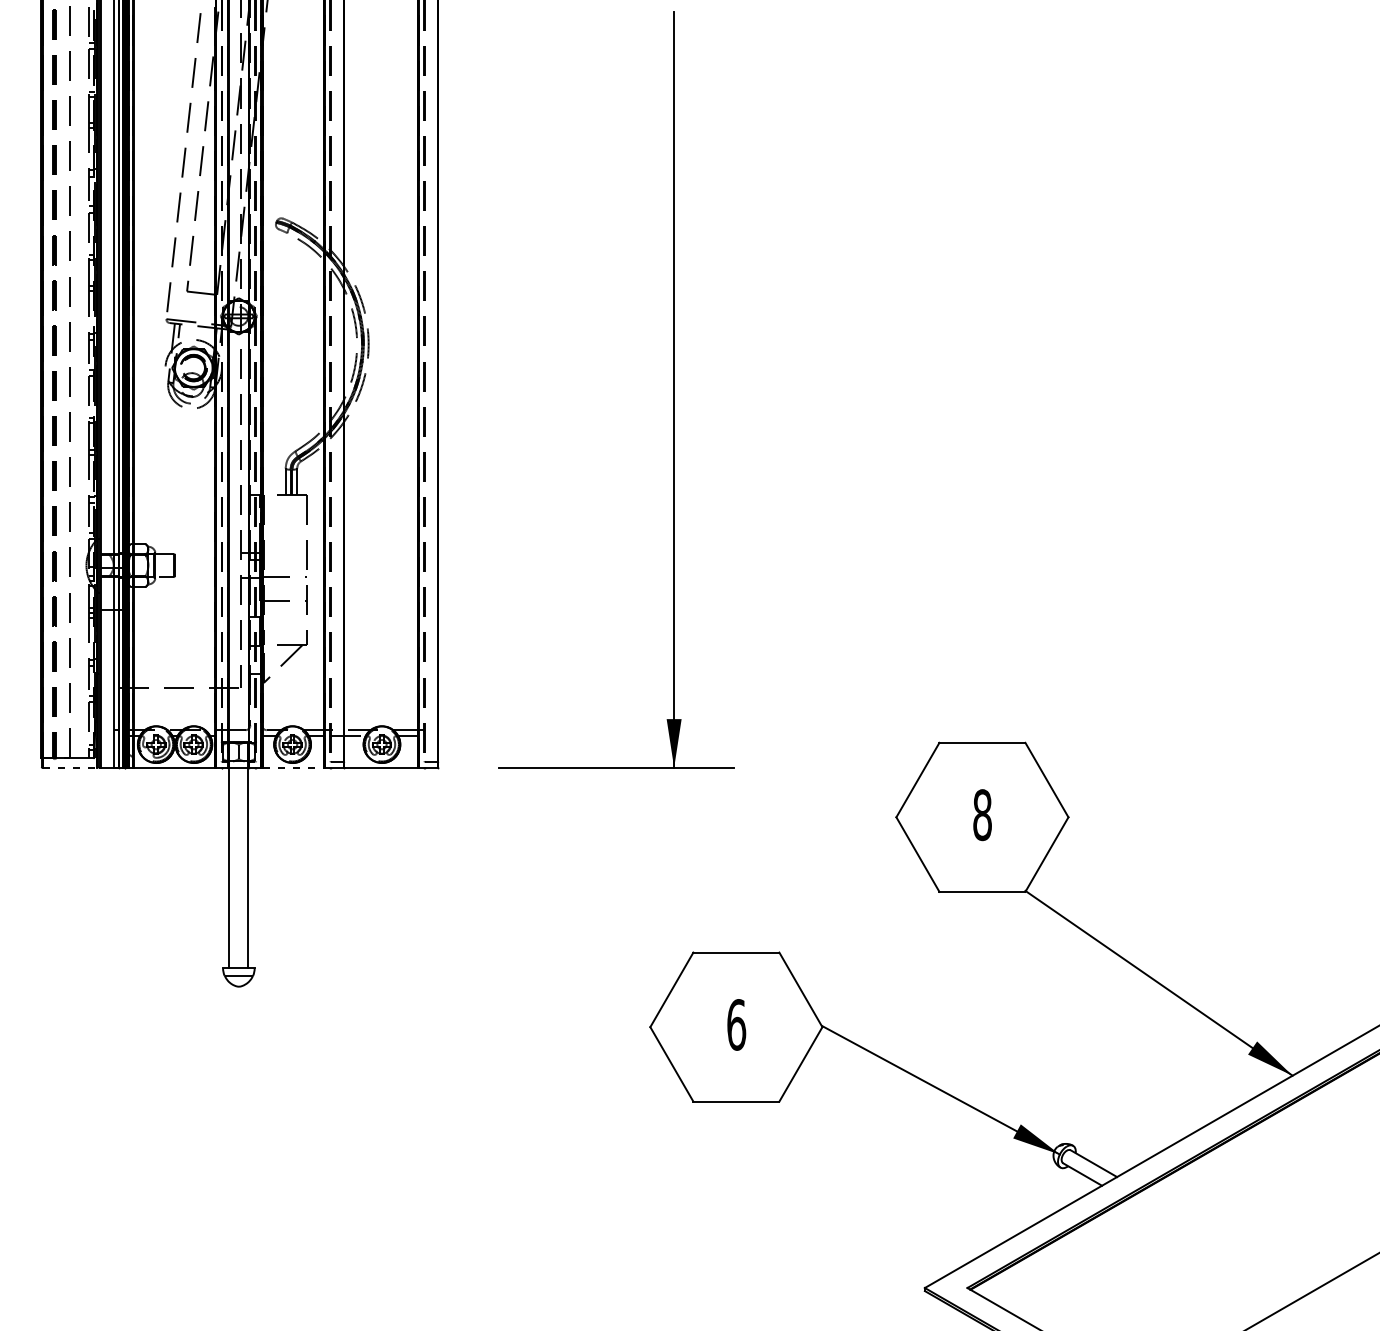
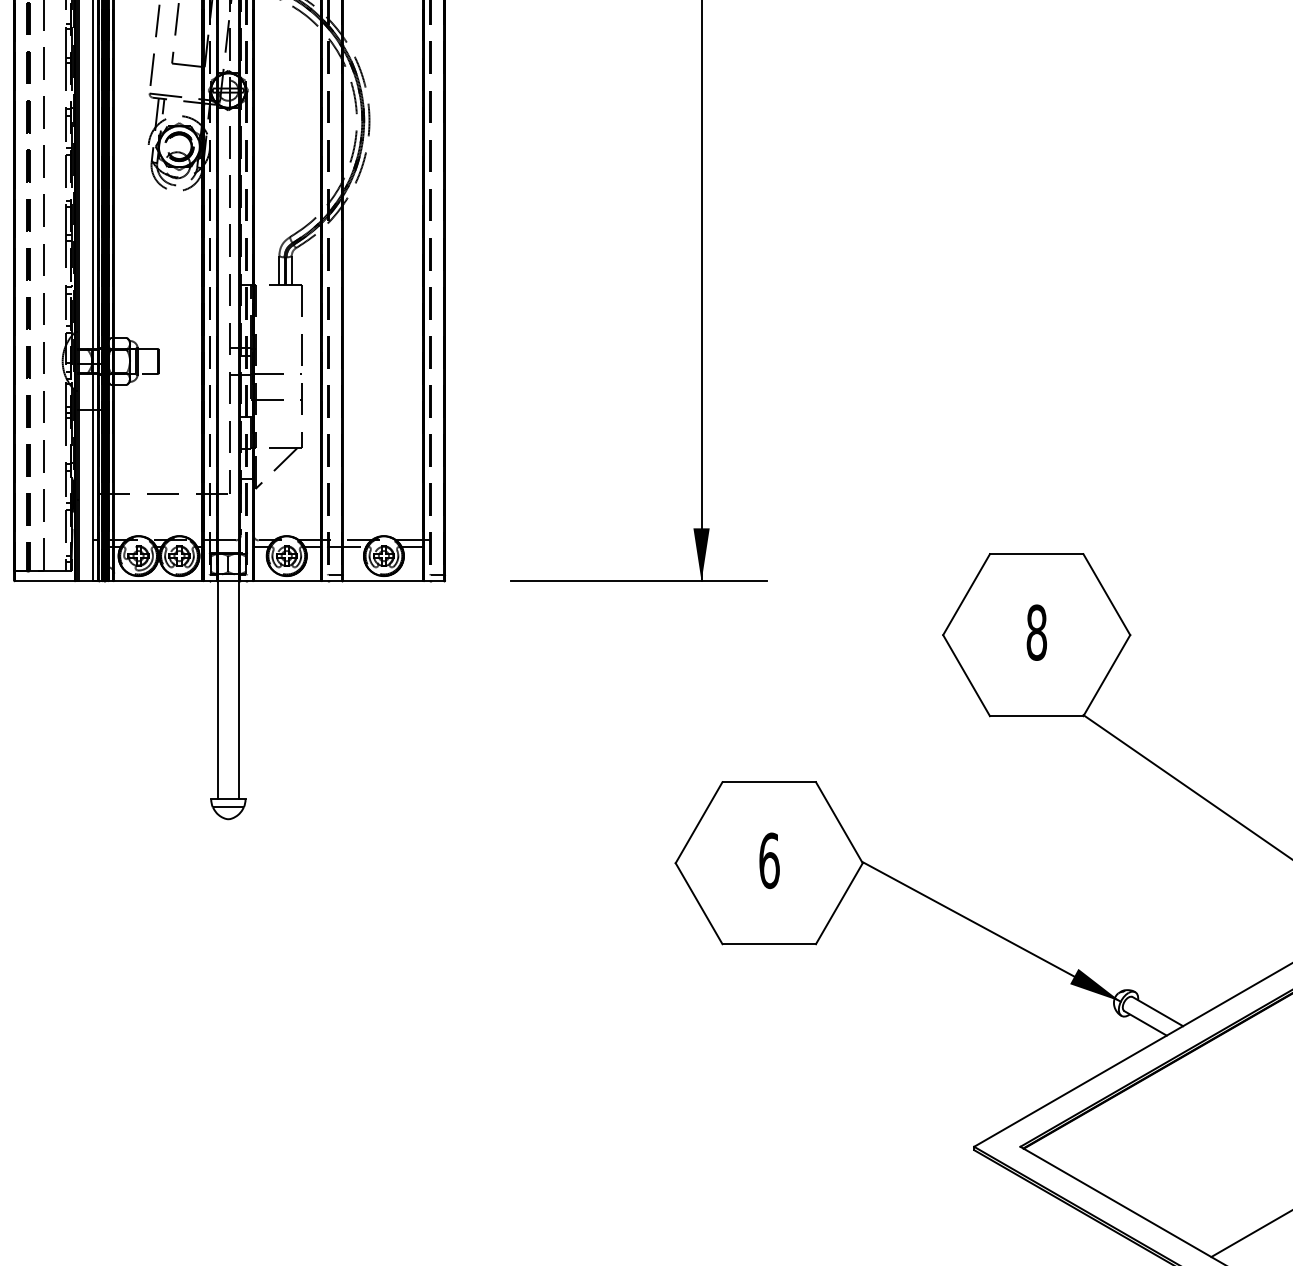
line: (70, 767) -> (45, 580), dashed -> solid
line: (293, 767) -> (287, 580), dashed -> solid

